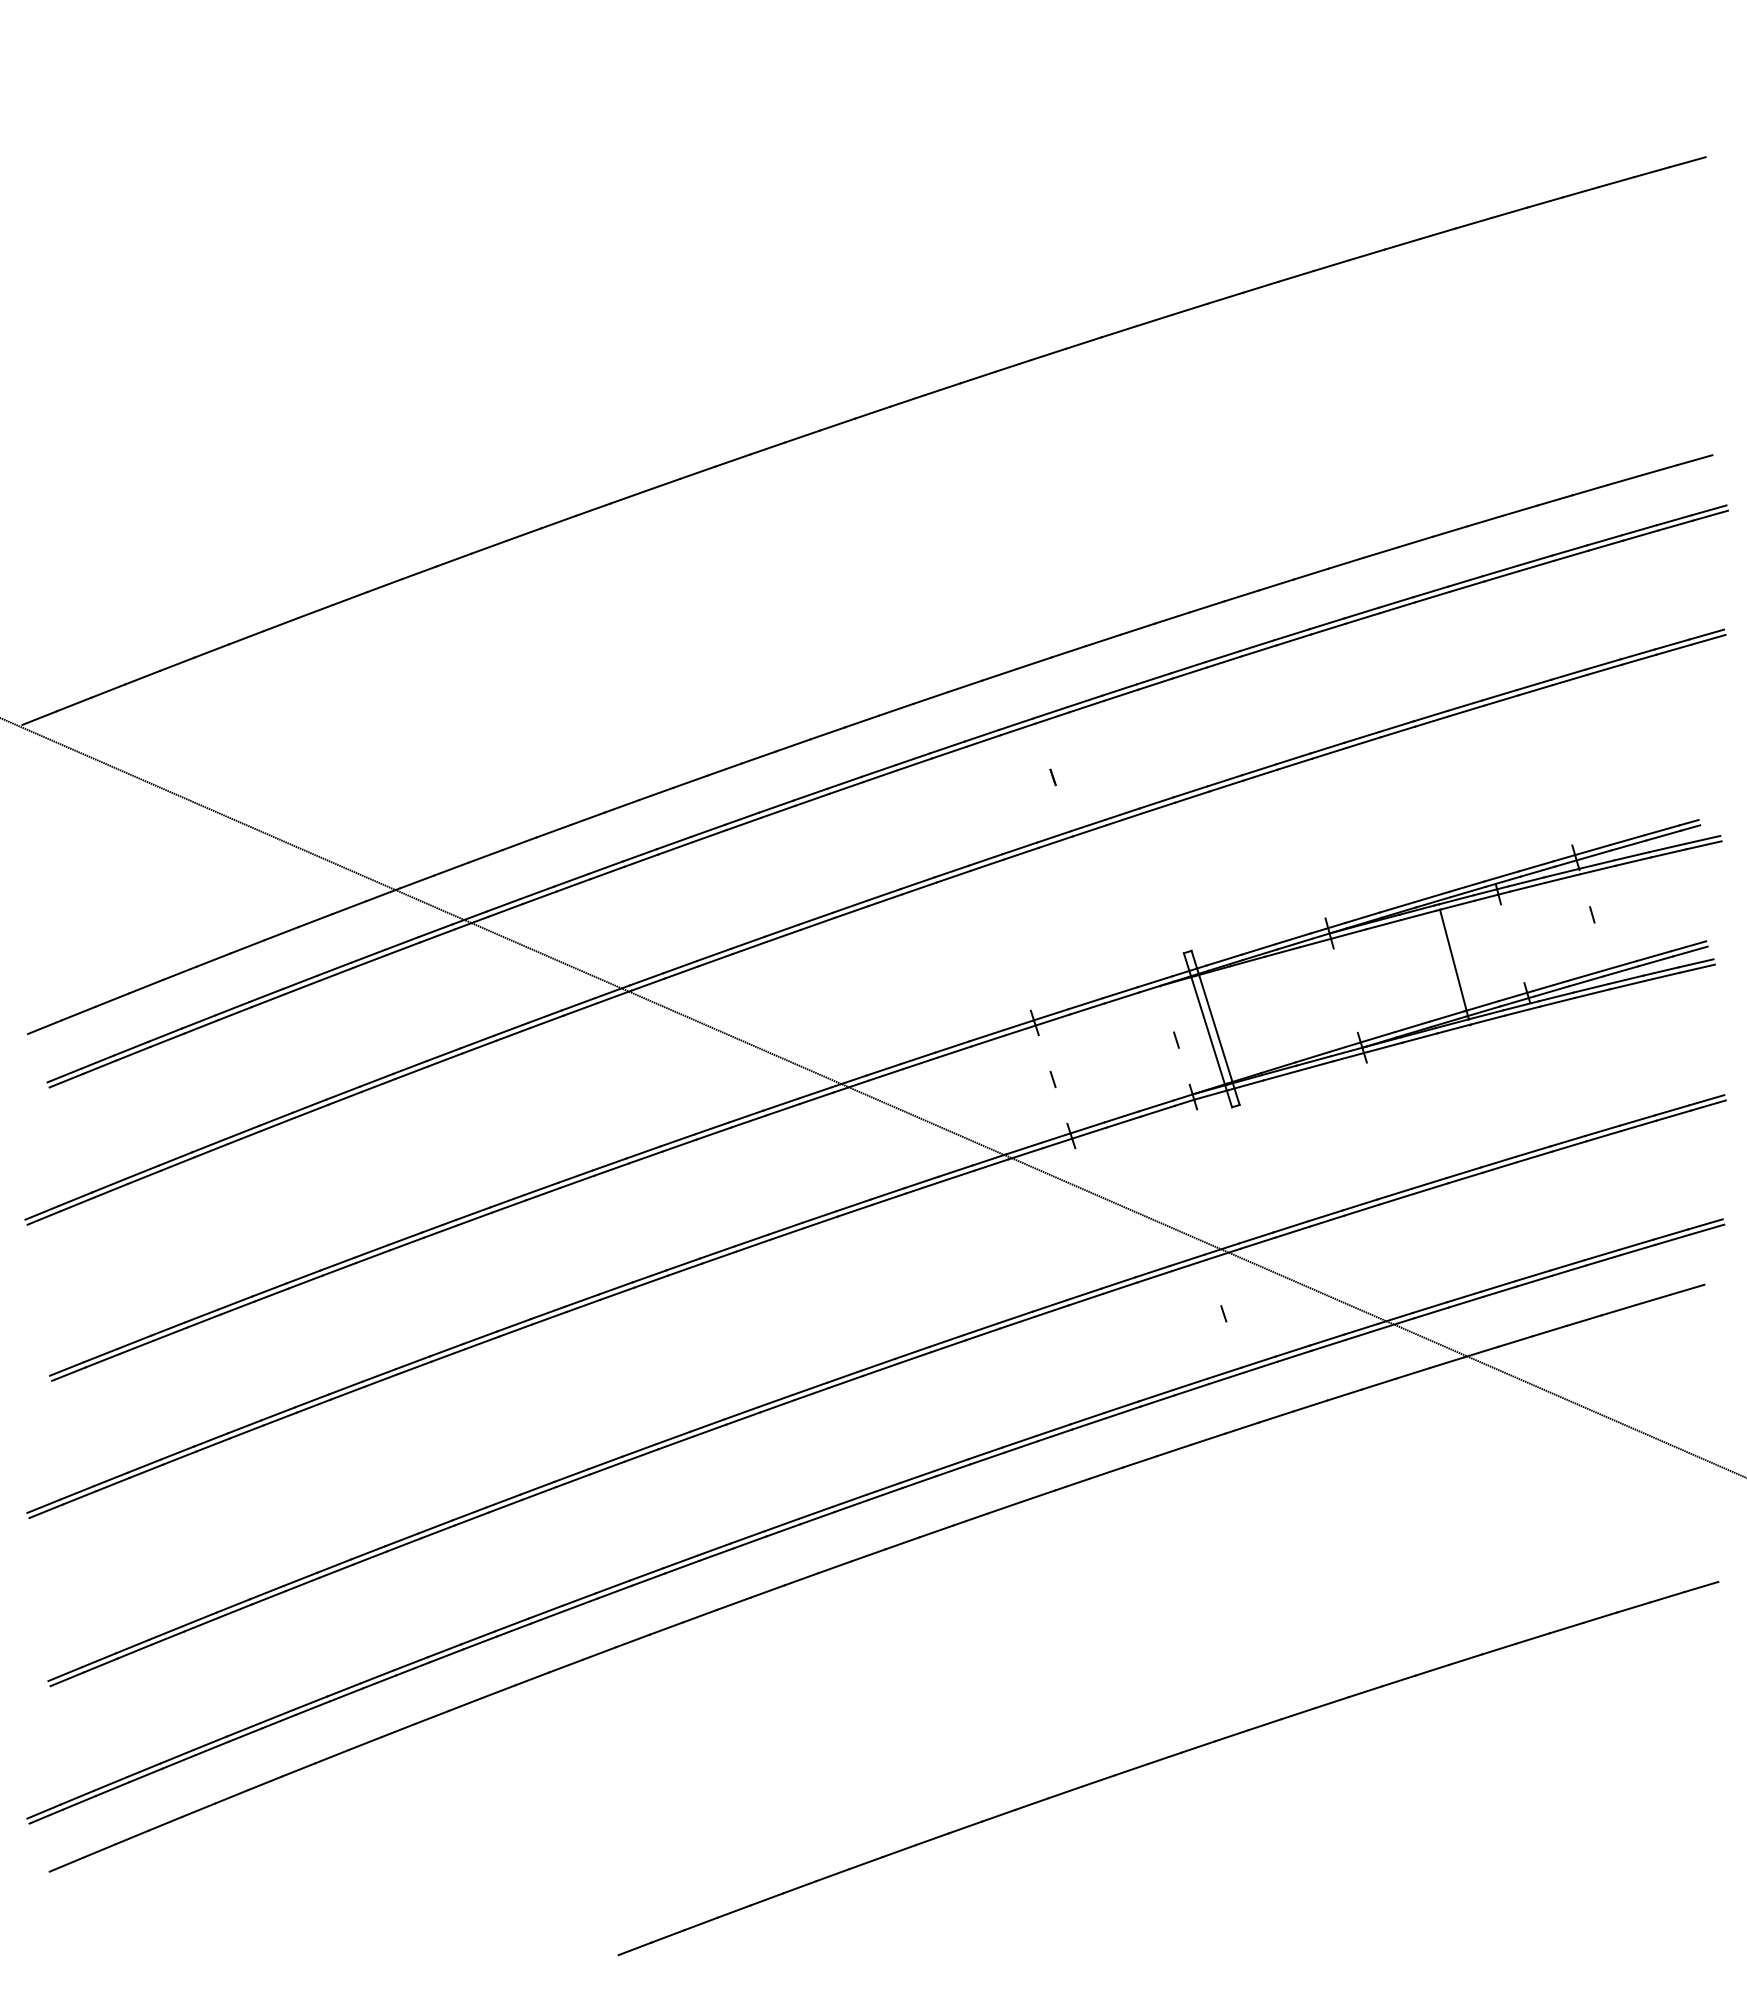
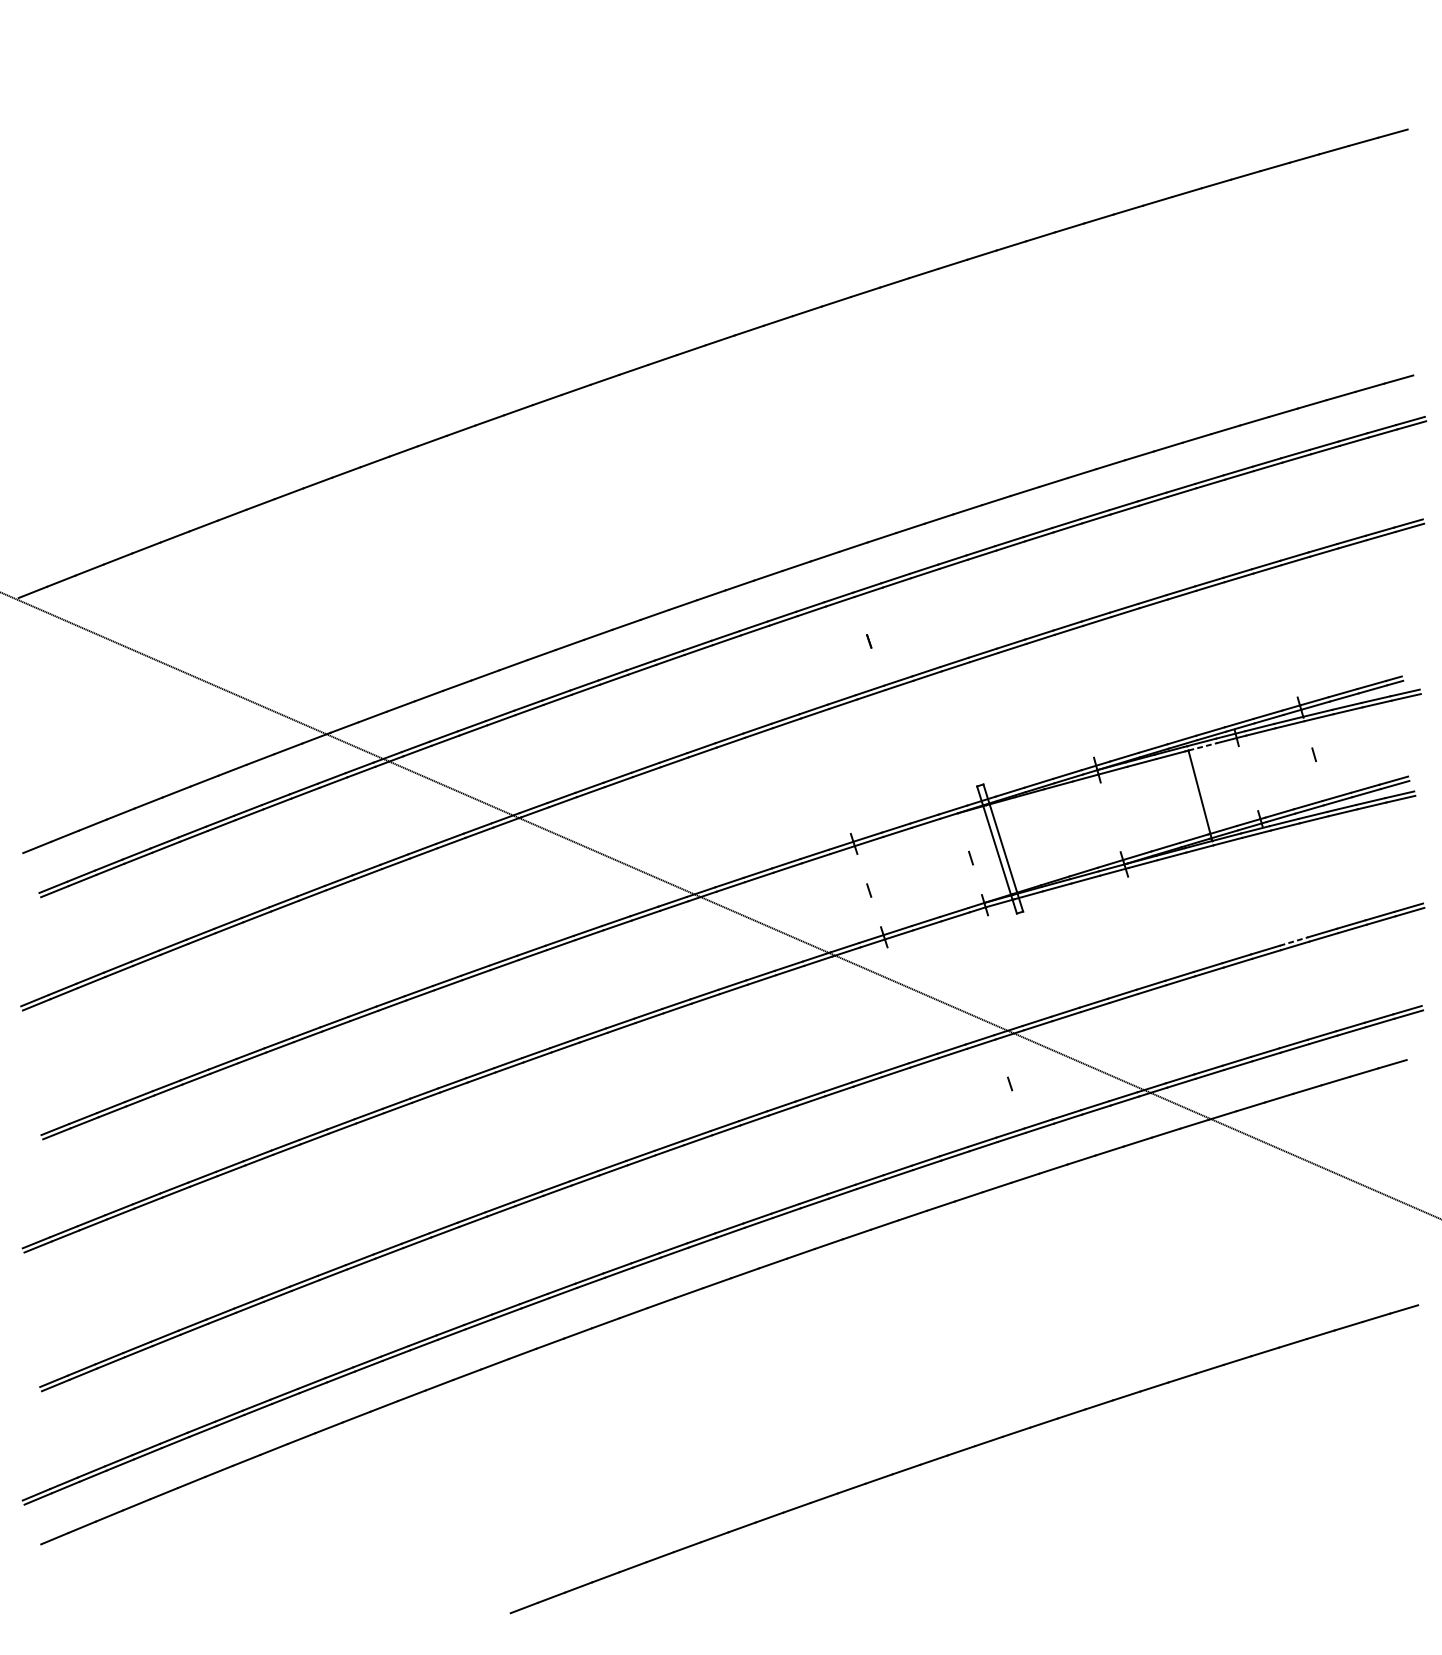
line: (1458, 905) -> (1203, 747), solid -> dashed
line: (1568, 1141) -> (1294, 941), solid -> dashed

